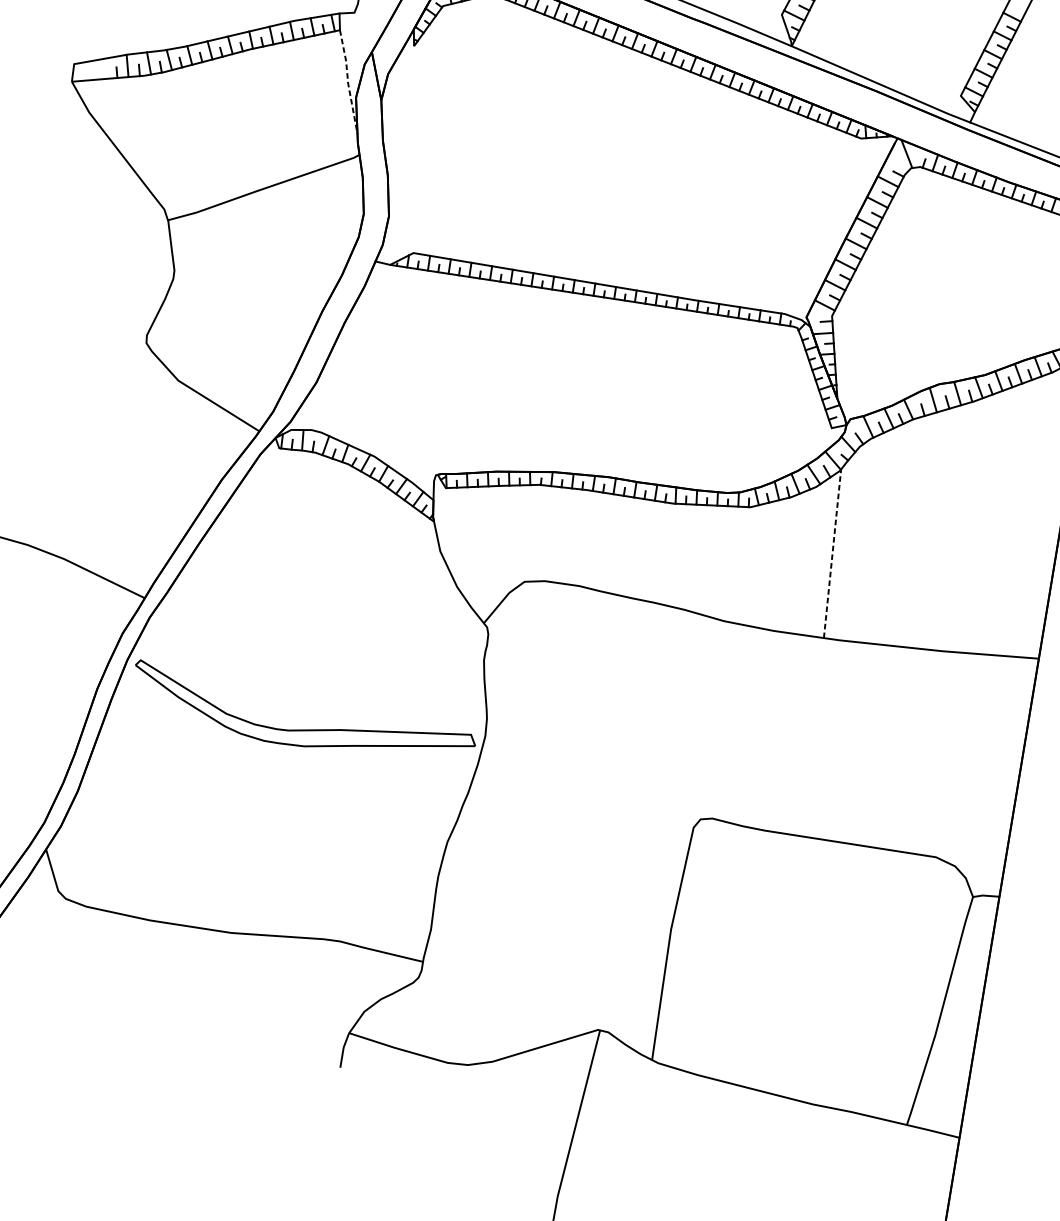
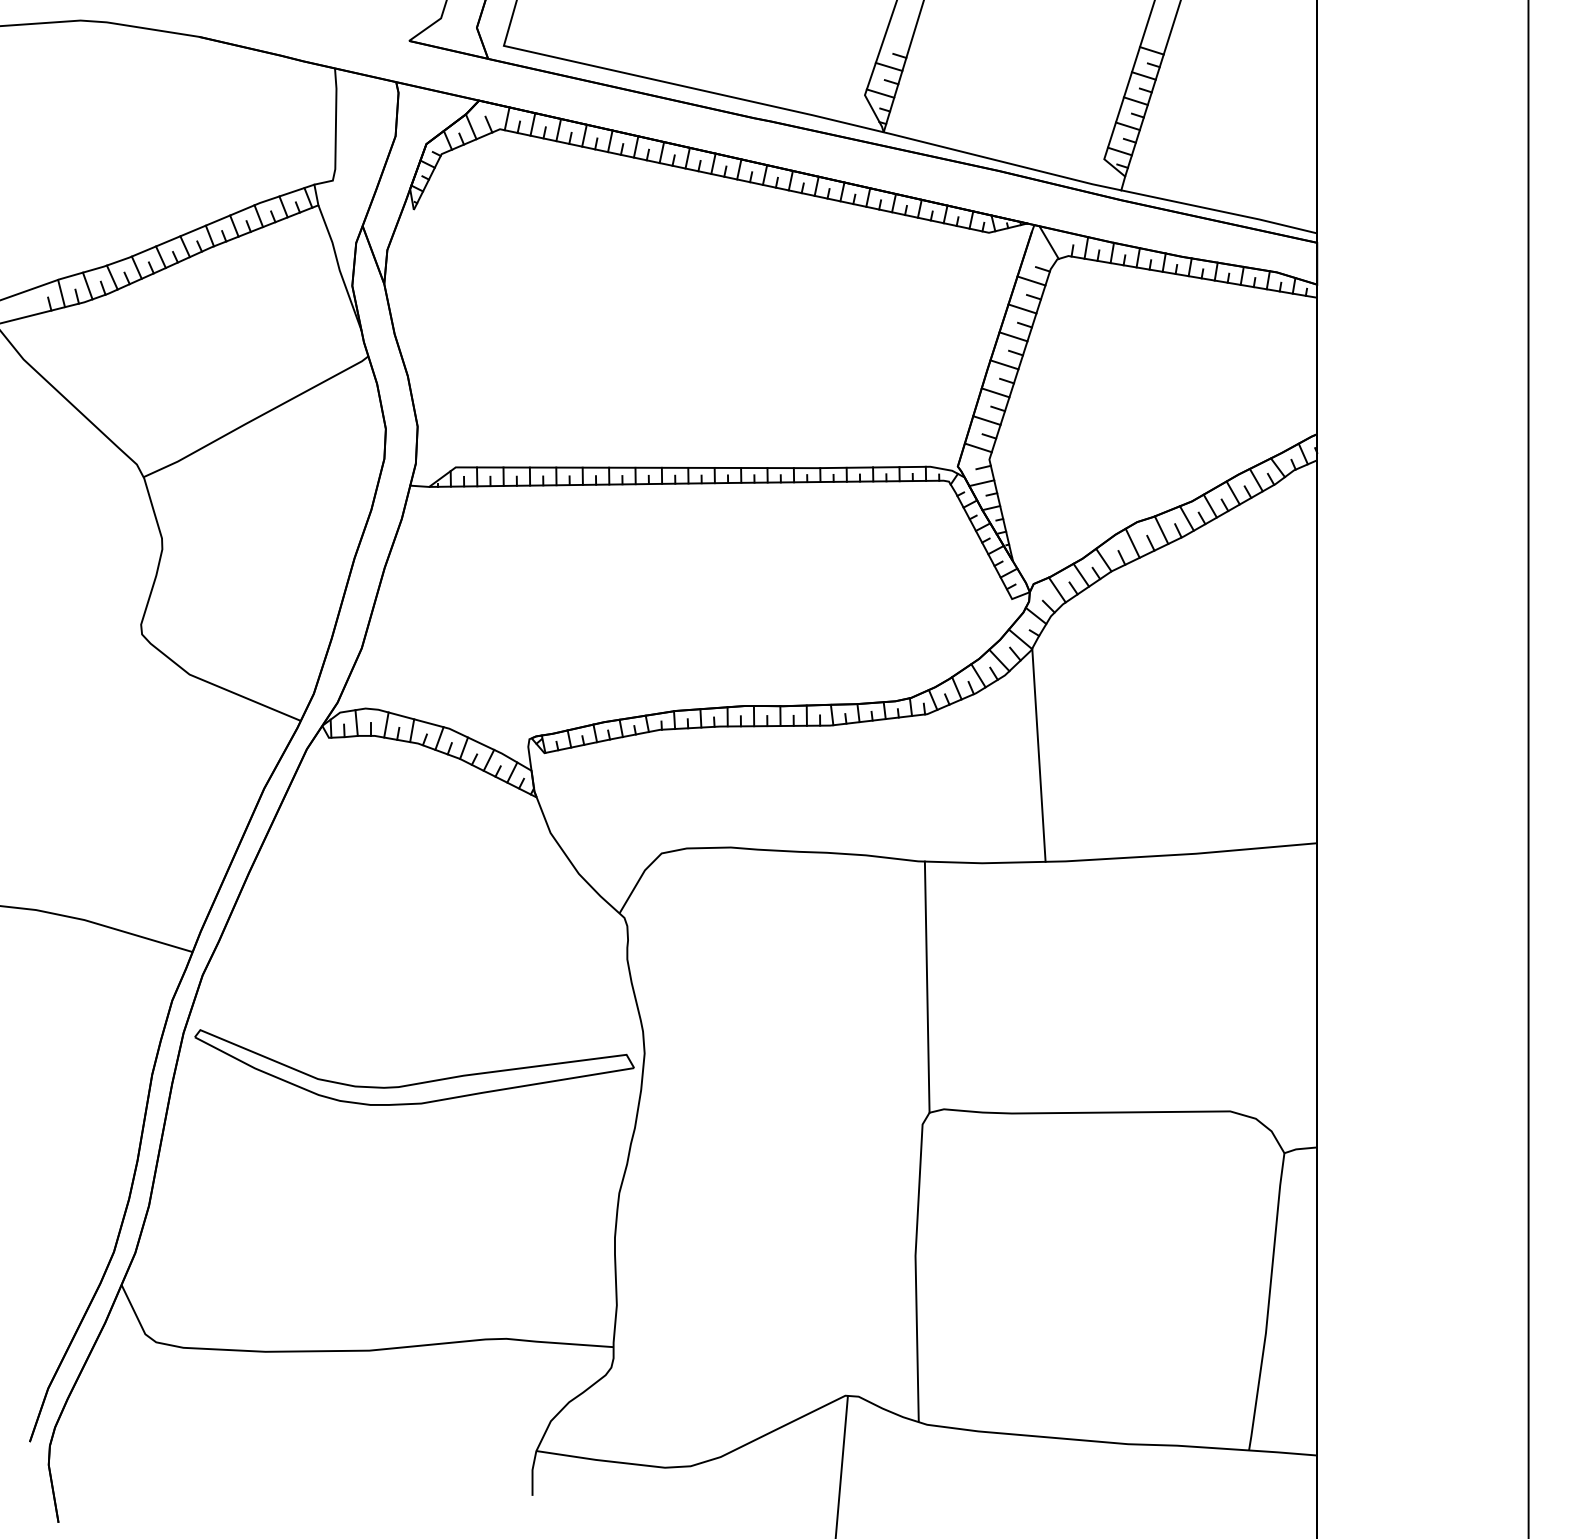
line: (348, 82) -> (339, 268), dashed -> solid
line: (832, 553) -> (1038, 755), dashed -> solid
line: (714, 720) -> (926, 986), added

